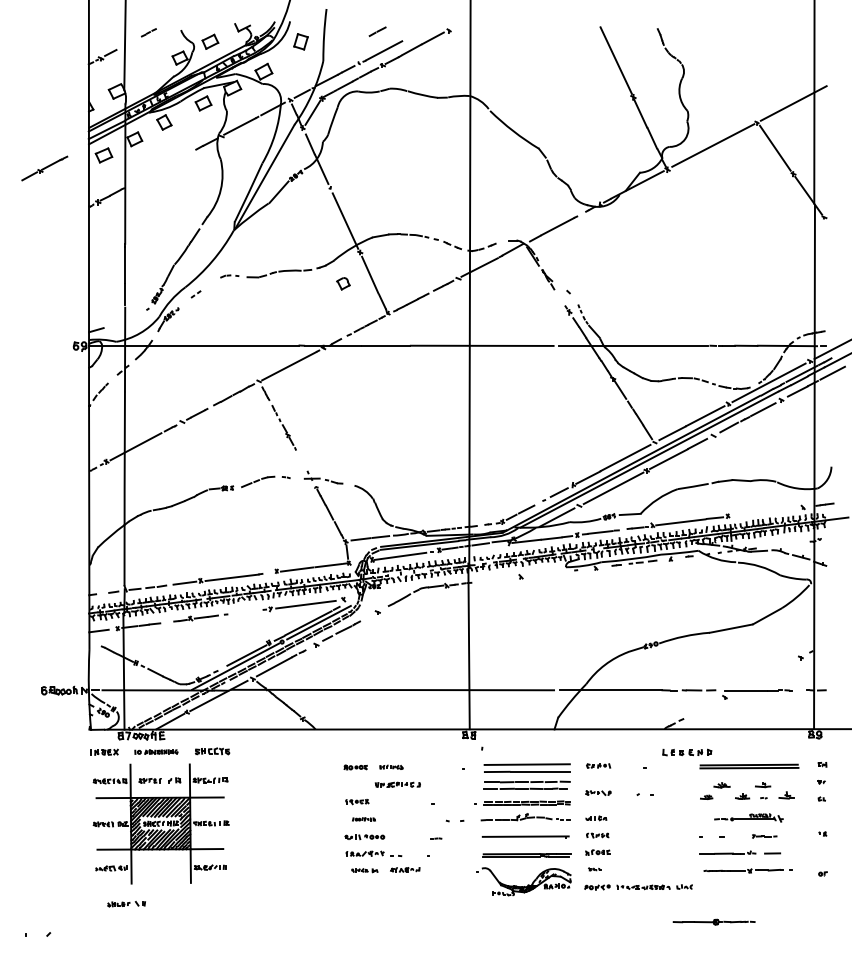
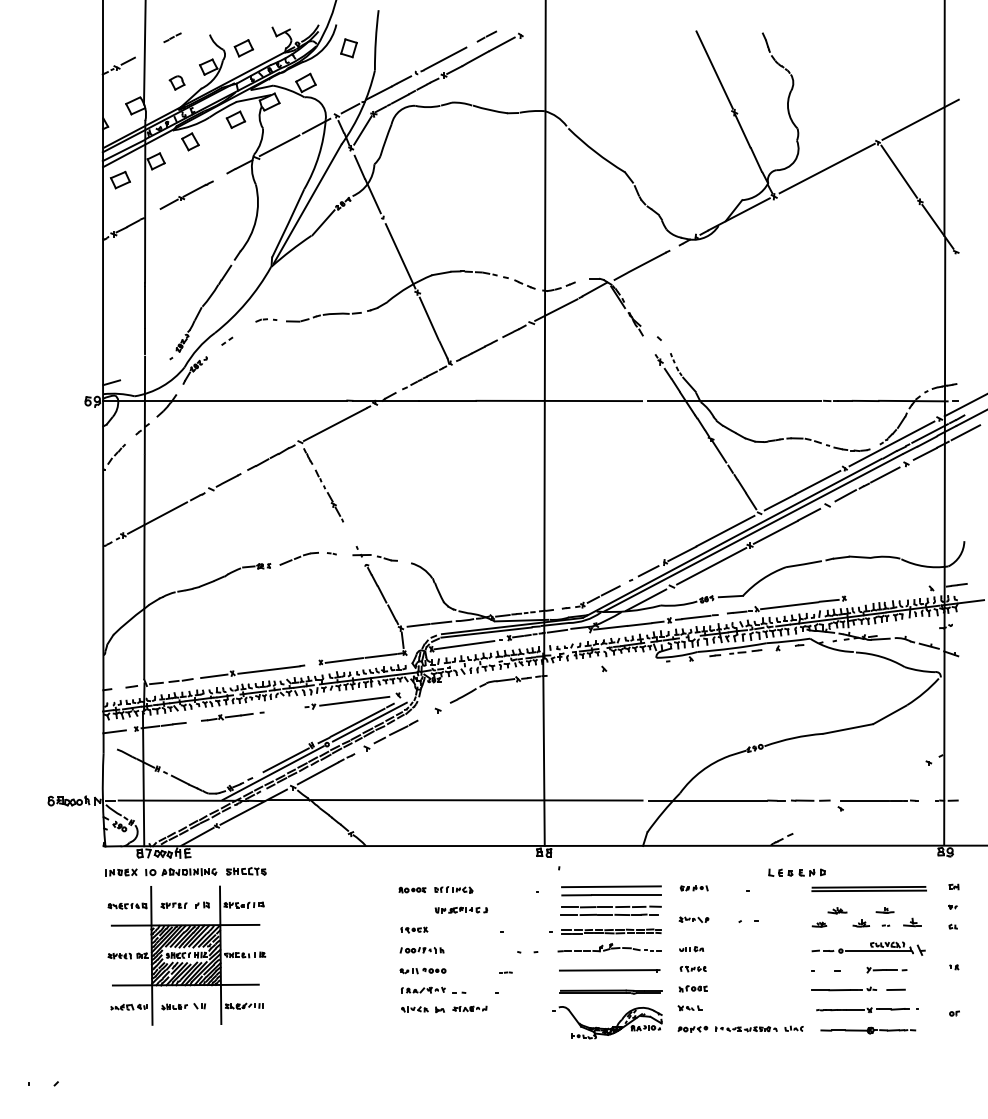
line: (377, 31) -> (486, 36), moved
part: (44, 167) -> (186, 194), moved
part: (342, 283) -> (176, 82), moved
part: (156, 752) -> (181, 872), size x1.43
part: (391, 766) -> (453, 889), size x1.43
part: (748, 817) -> (868, 948), size x1.43
part: (363, 819) -> (421, 950), size x1.67
part: (764, 835) -> (886, 969), size x1.43
part: (594, 869) -> (689, 1008), size x1.67
part: (364, 870) -> (422, 1009), size x1.43
part: (126, 904) -> (183, 1006), moved
part: (714, 922) -> (868, 1030), moved

